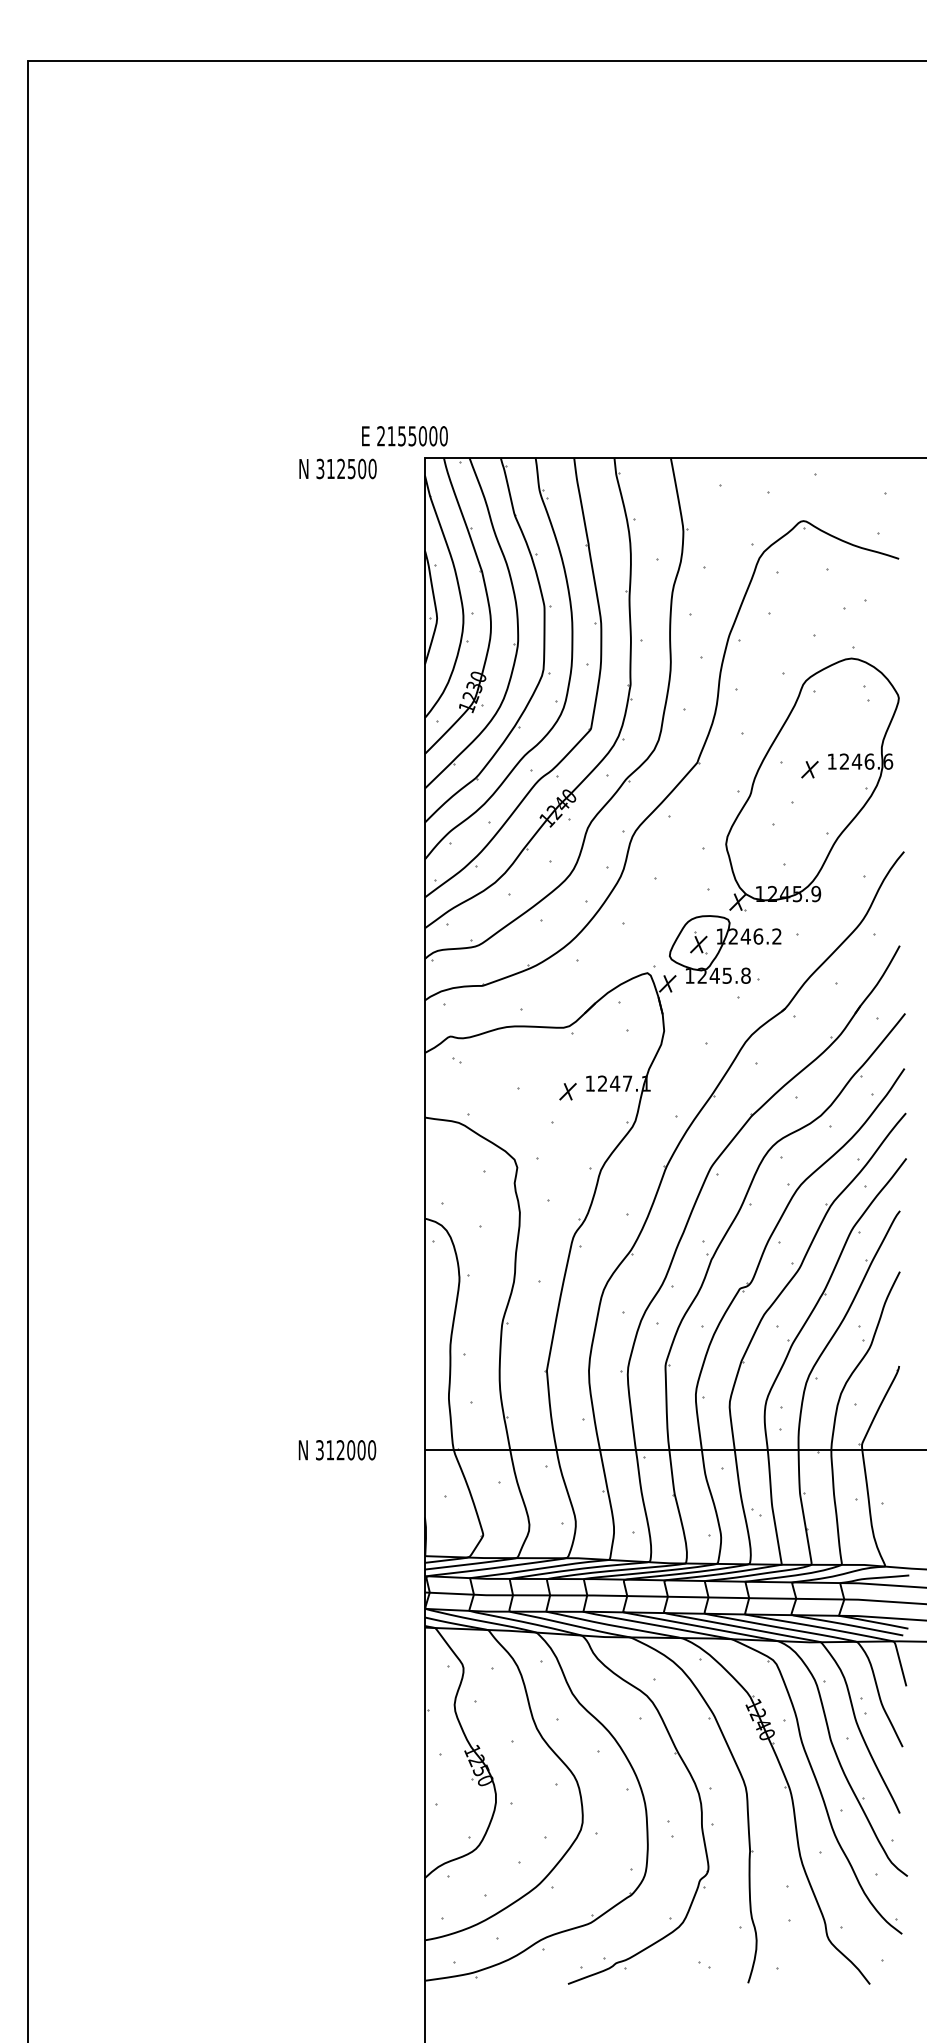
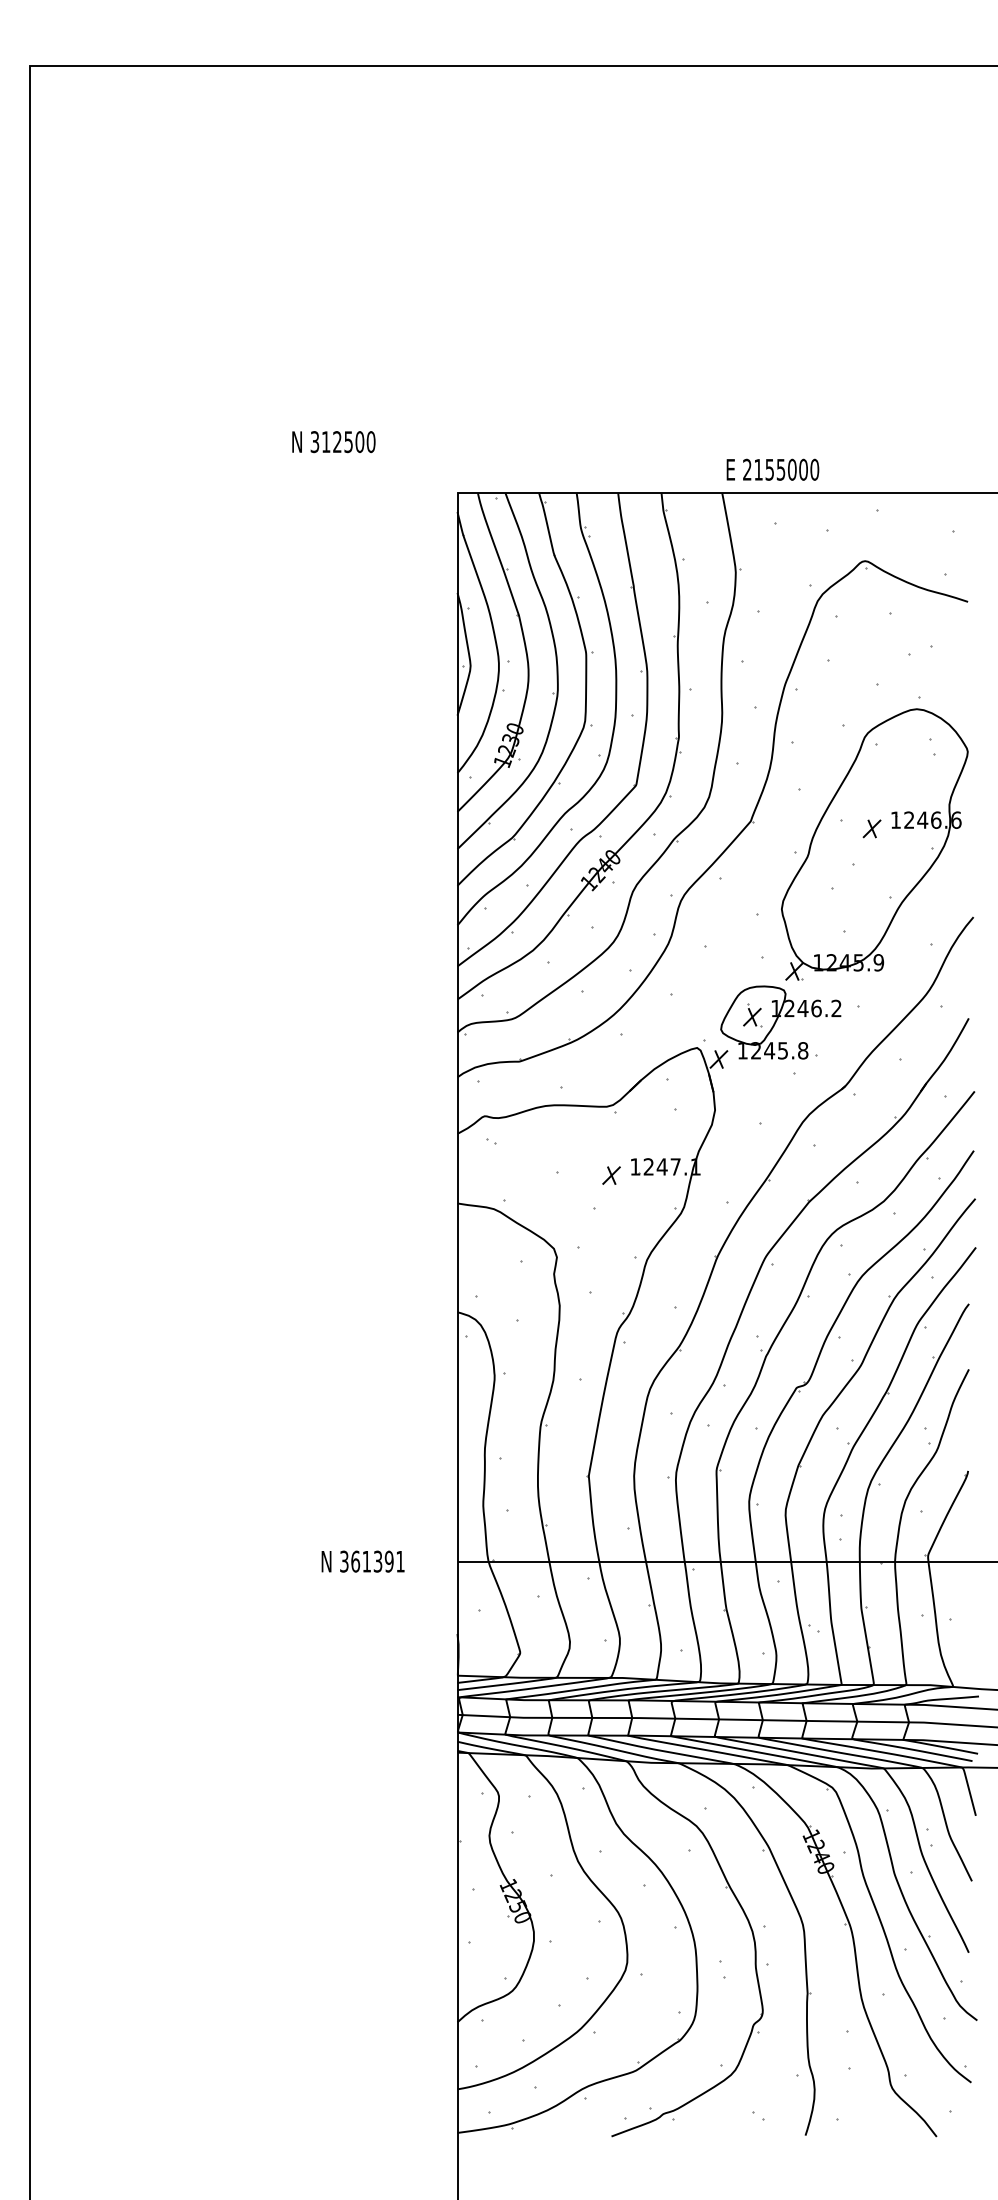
text: (404, 435) -> (772, 469), moved
text: (337, 469) -> (333, 442), moved
text: (350, 1450) -> (377, 1561), 312000 -> 361391

